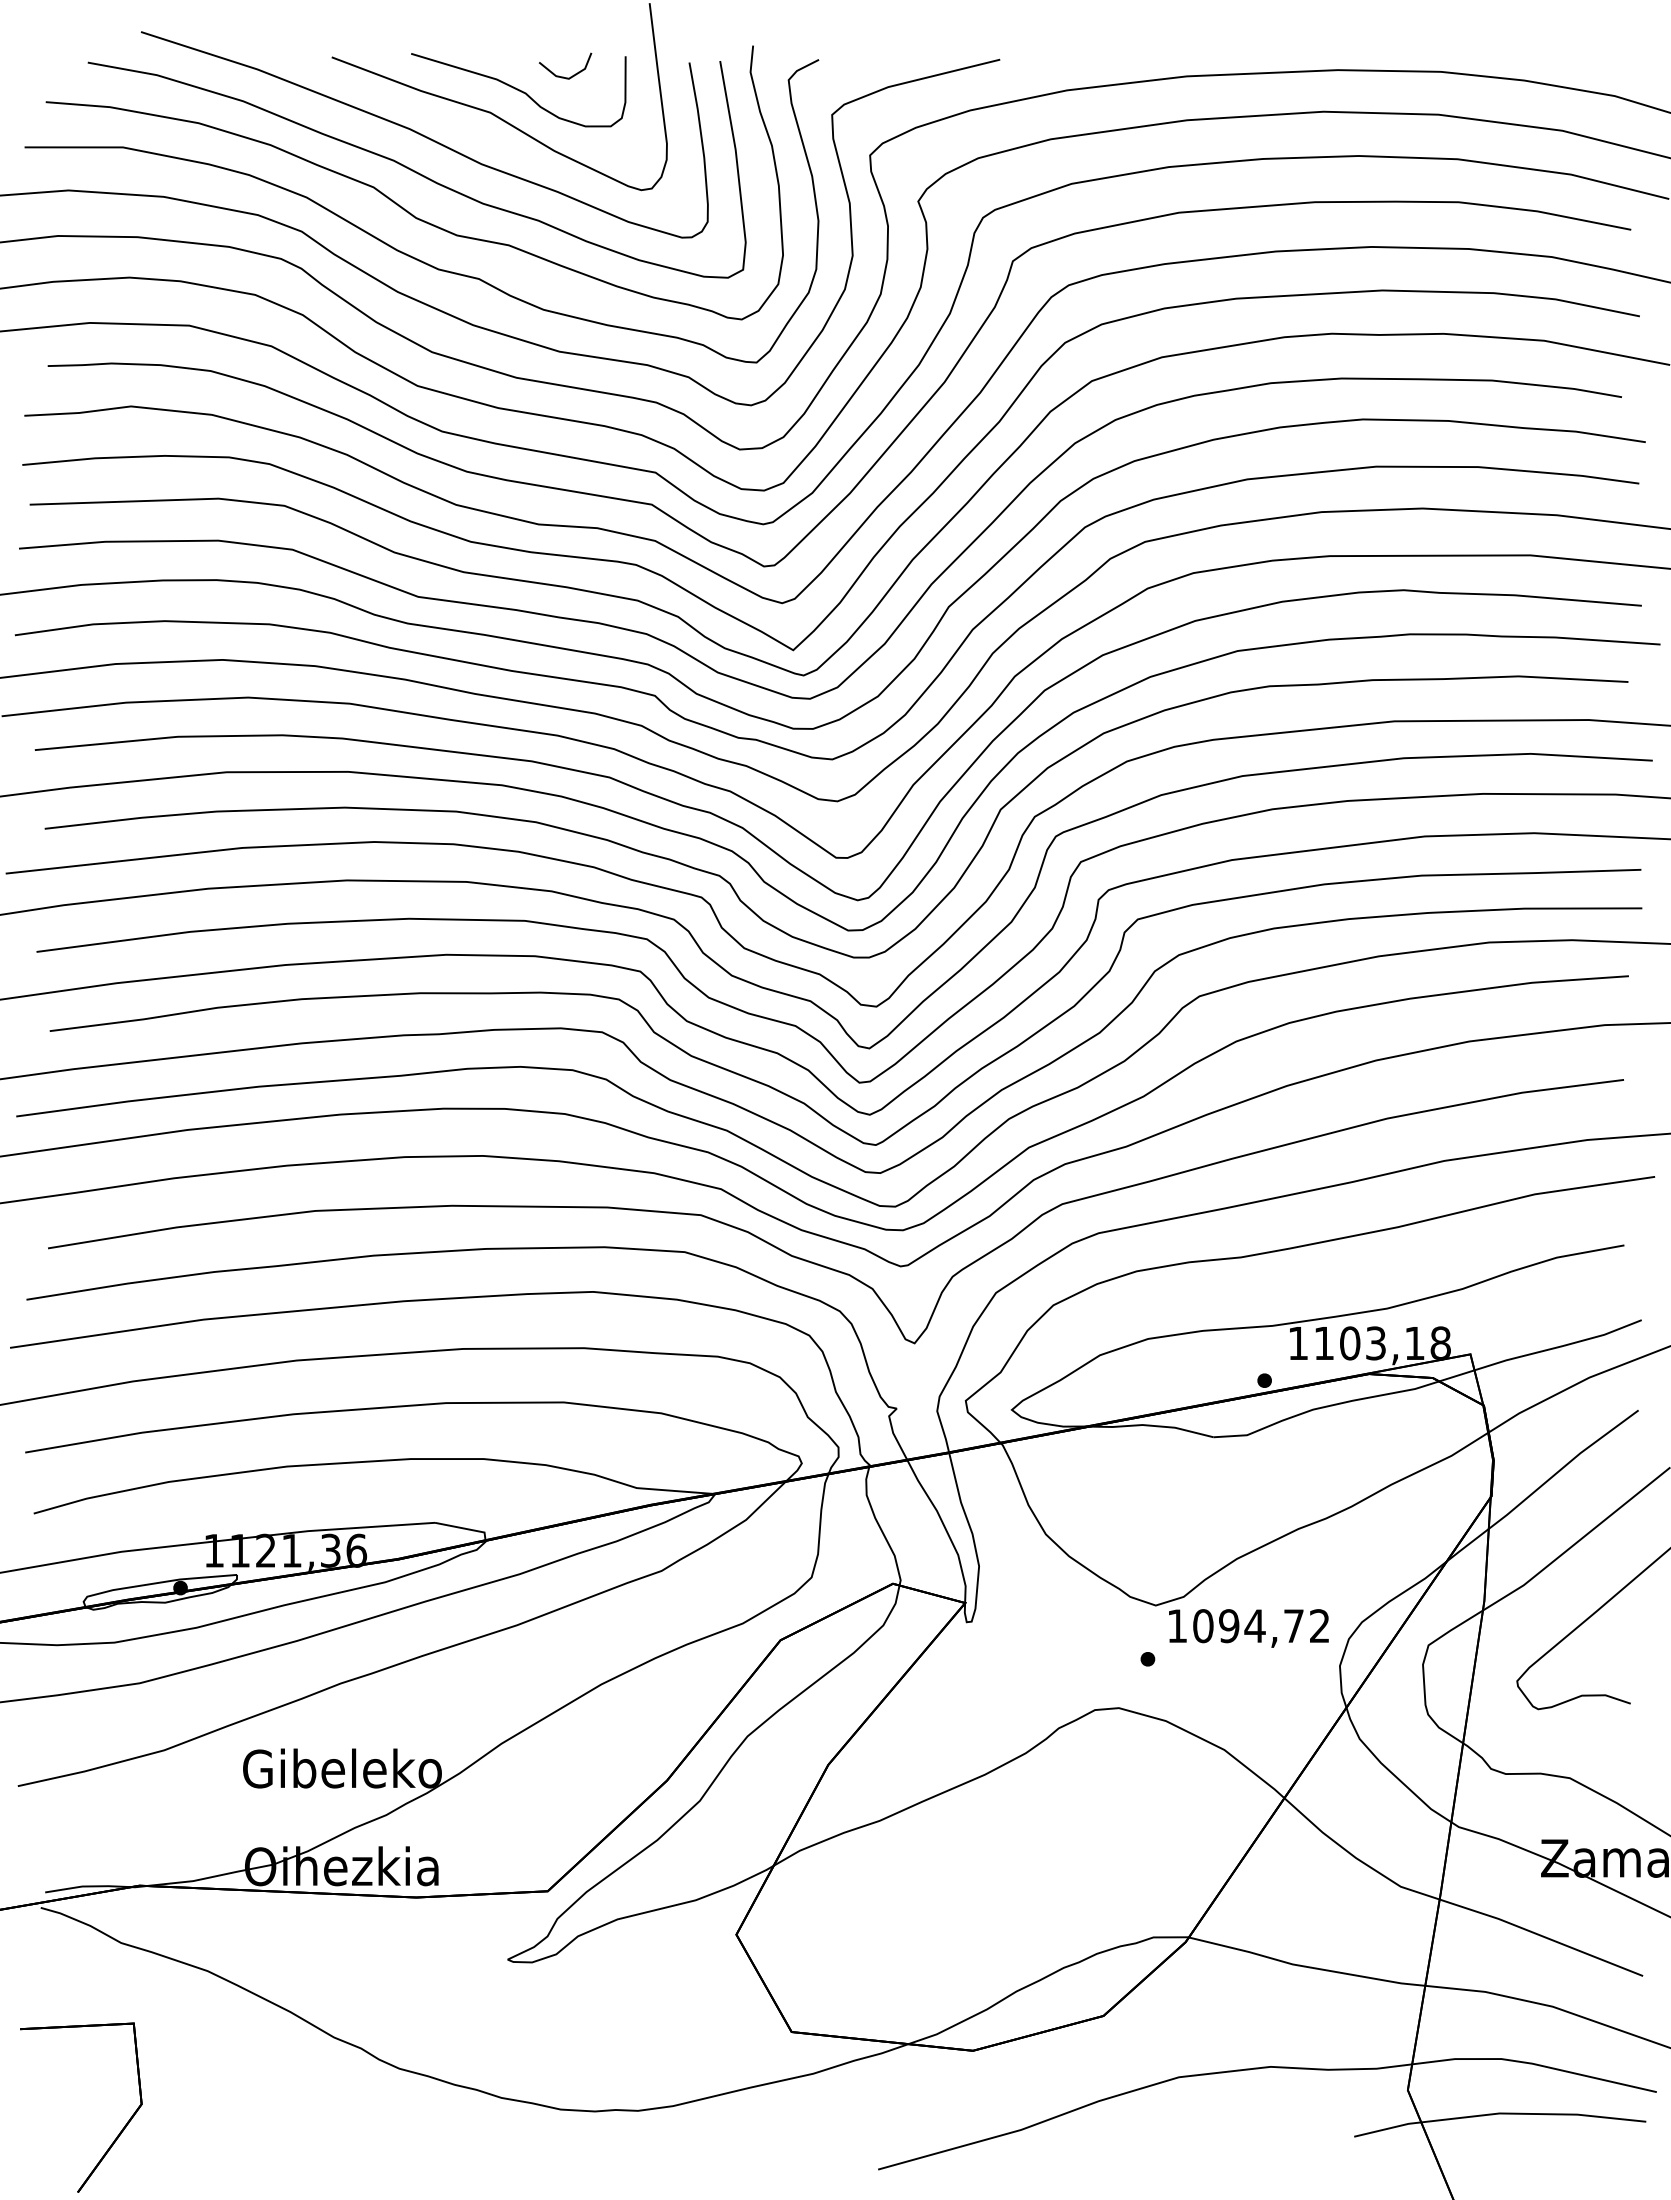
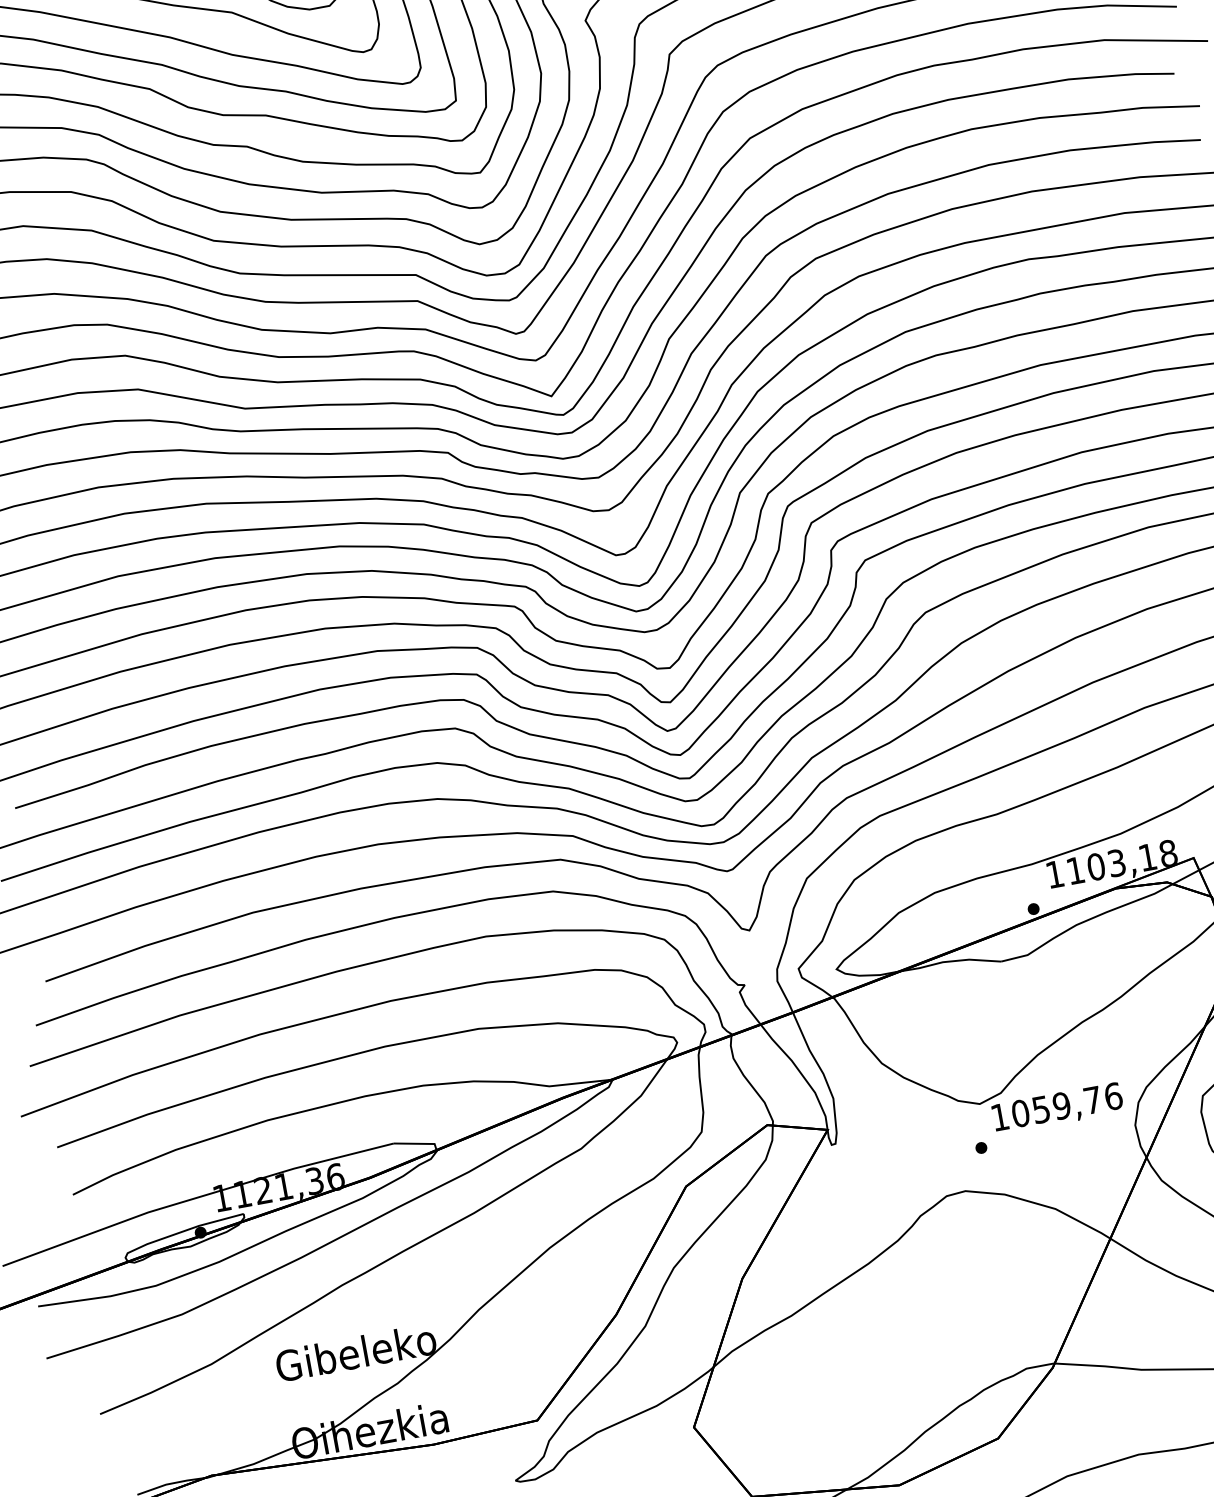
text: (1274, 1626) -> (1077, 1103), 1094,72 -> 1059,76

